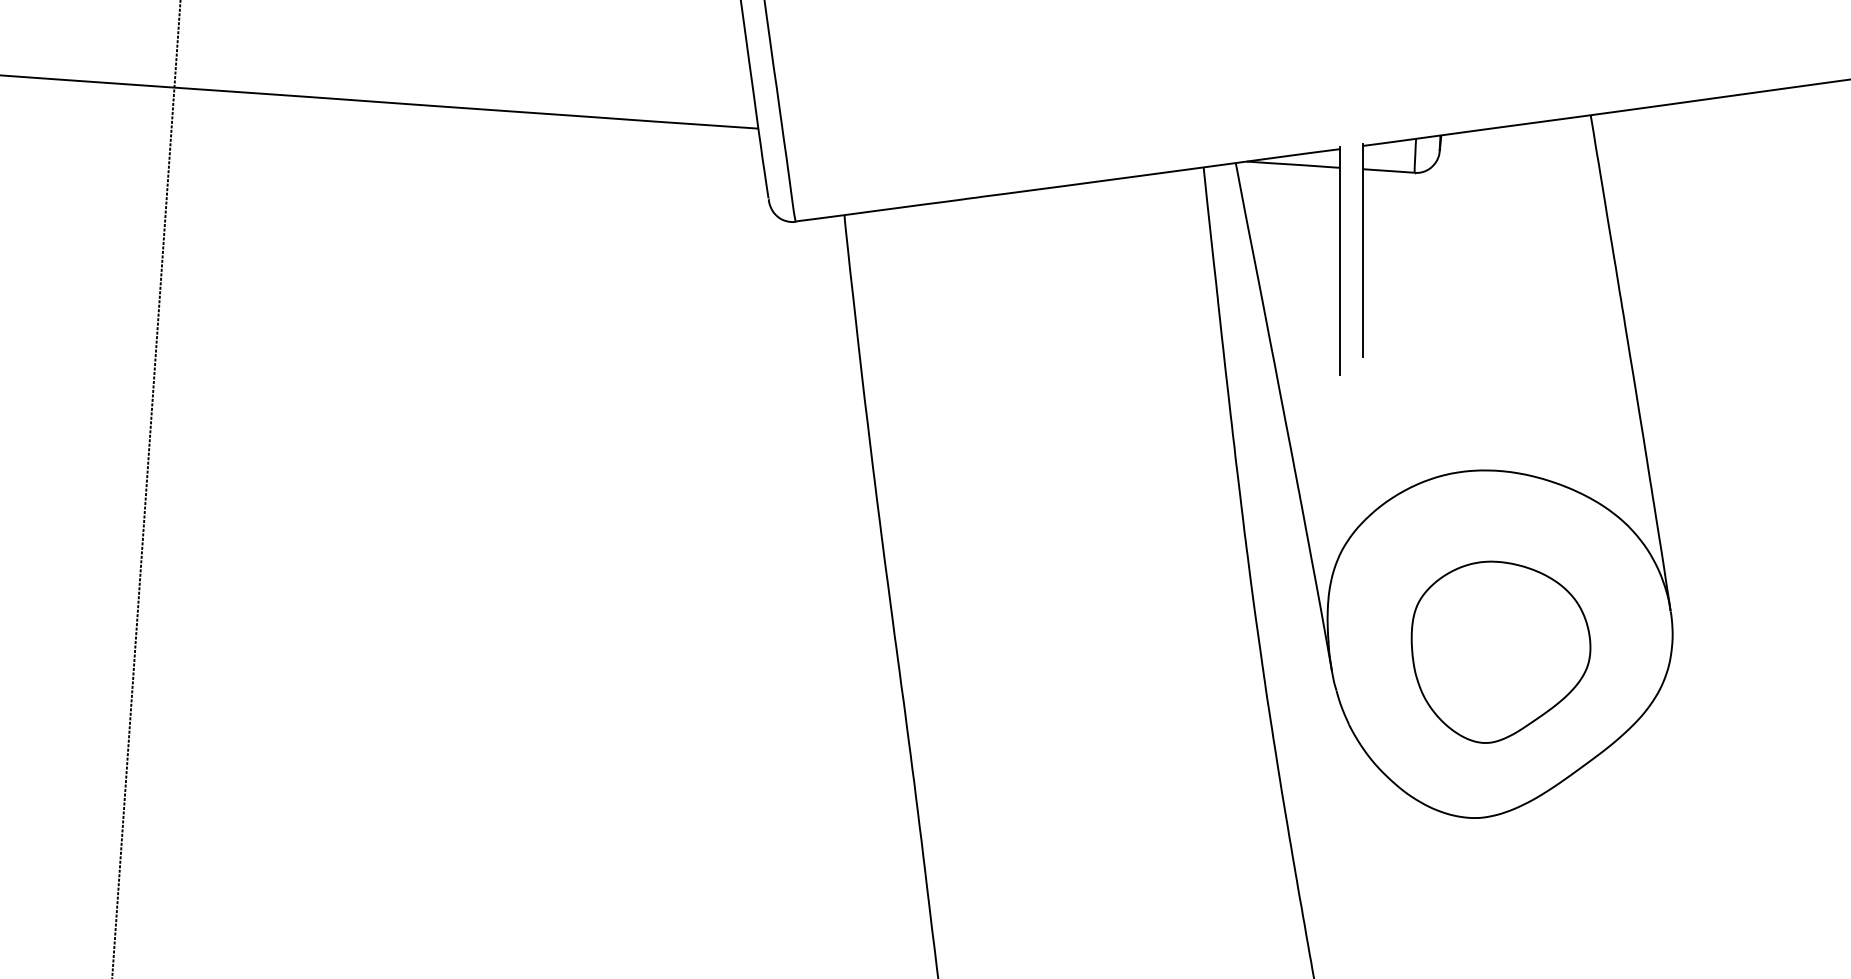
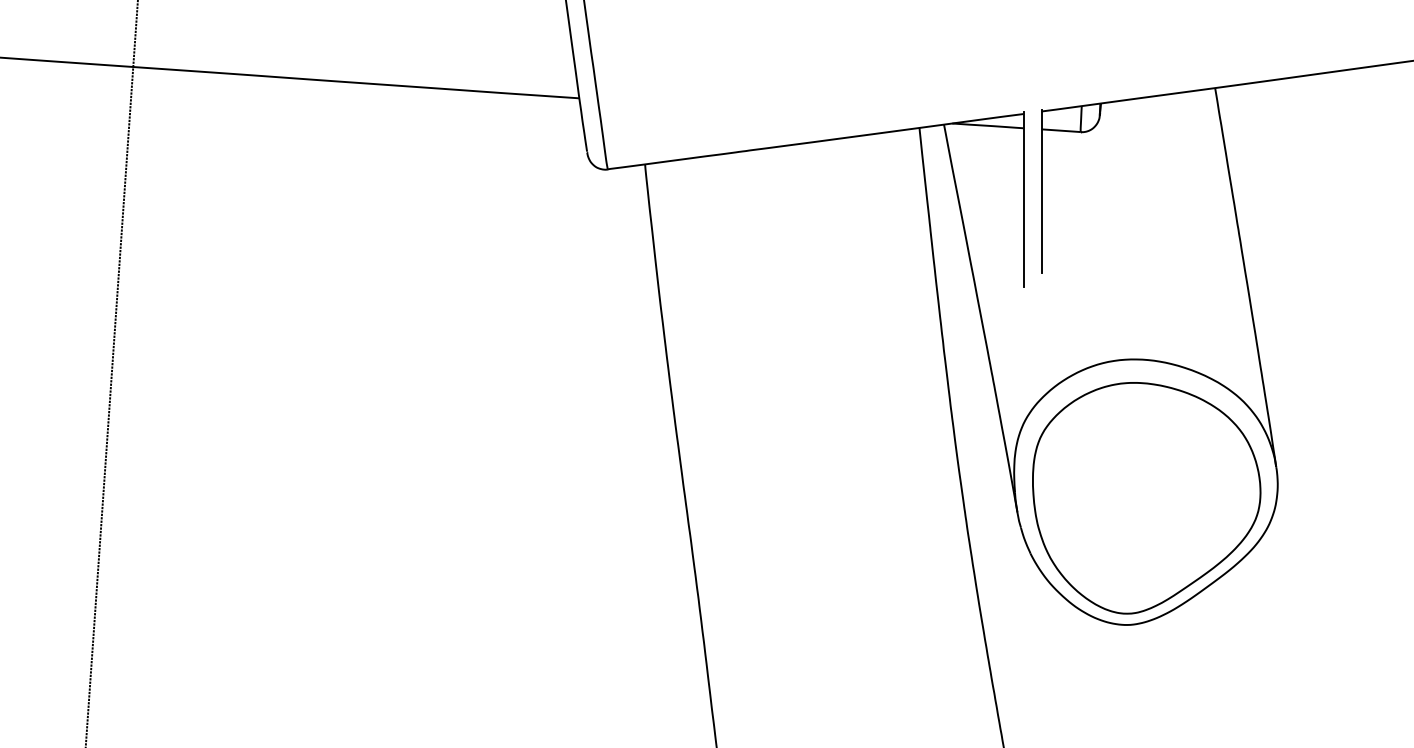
part: (1500, 652) -> (1146, 498), size x1.67

